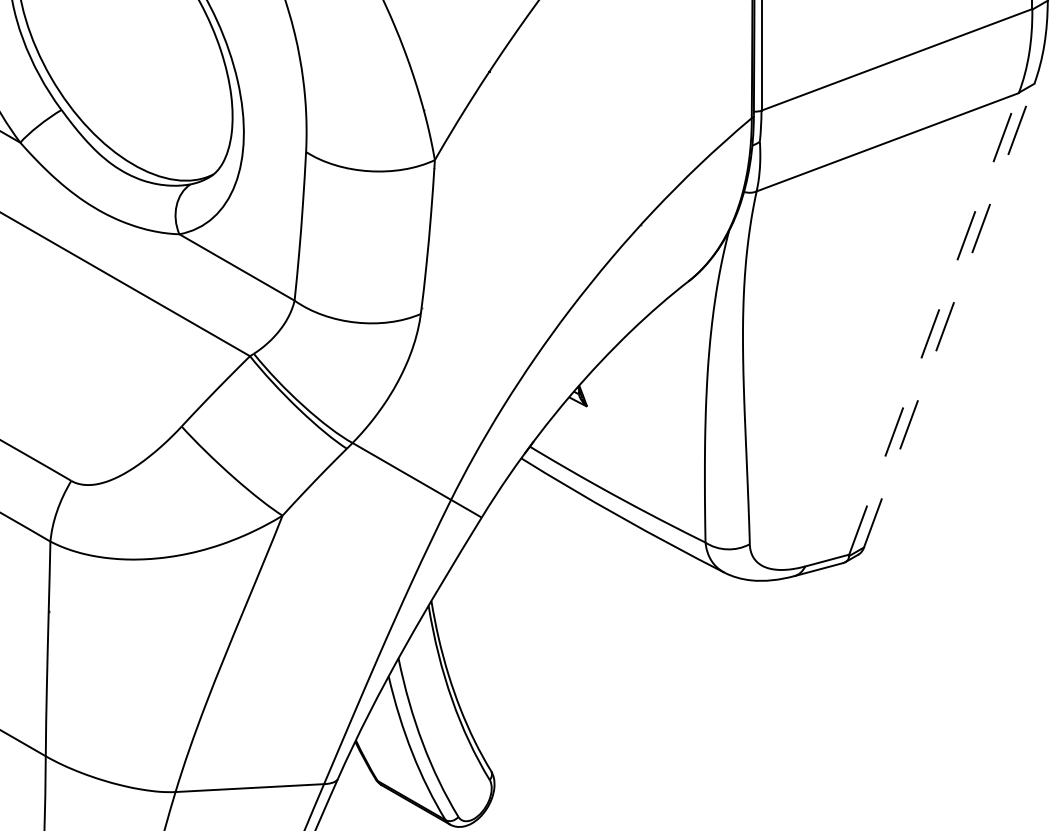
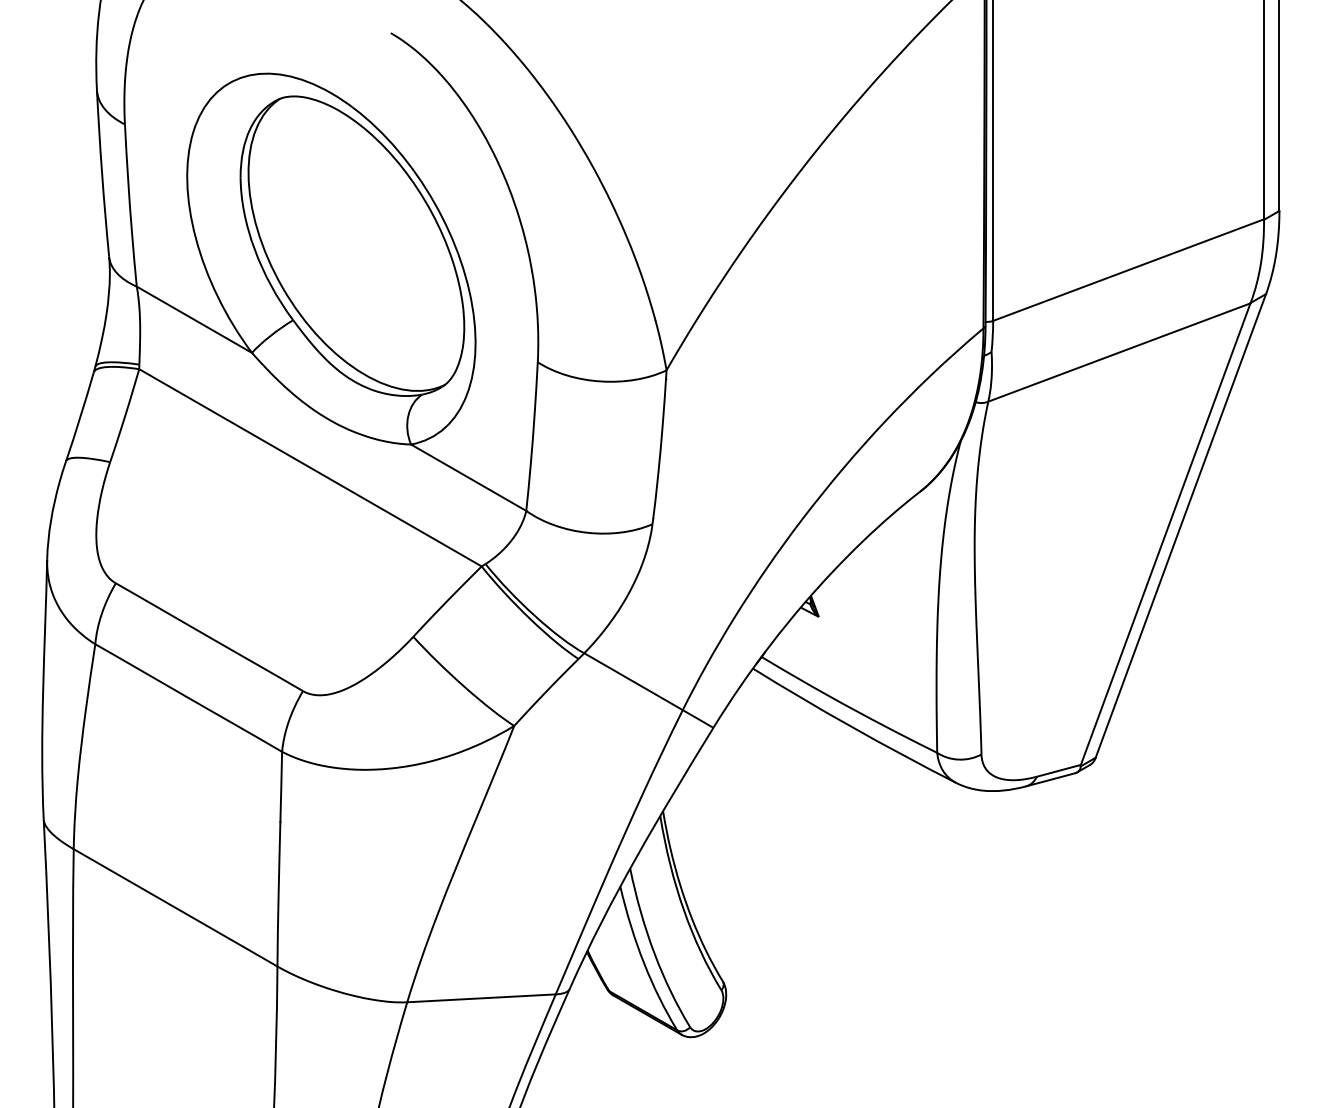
line: (948, 315) -> (1180, 525), dashed -> solid
line: (933, 324) -> (1165, 534), dashed -> solid

